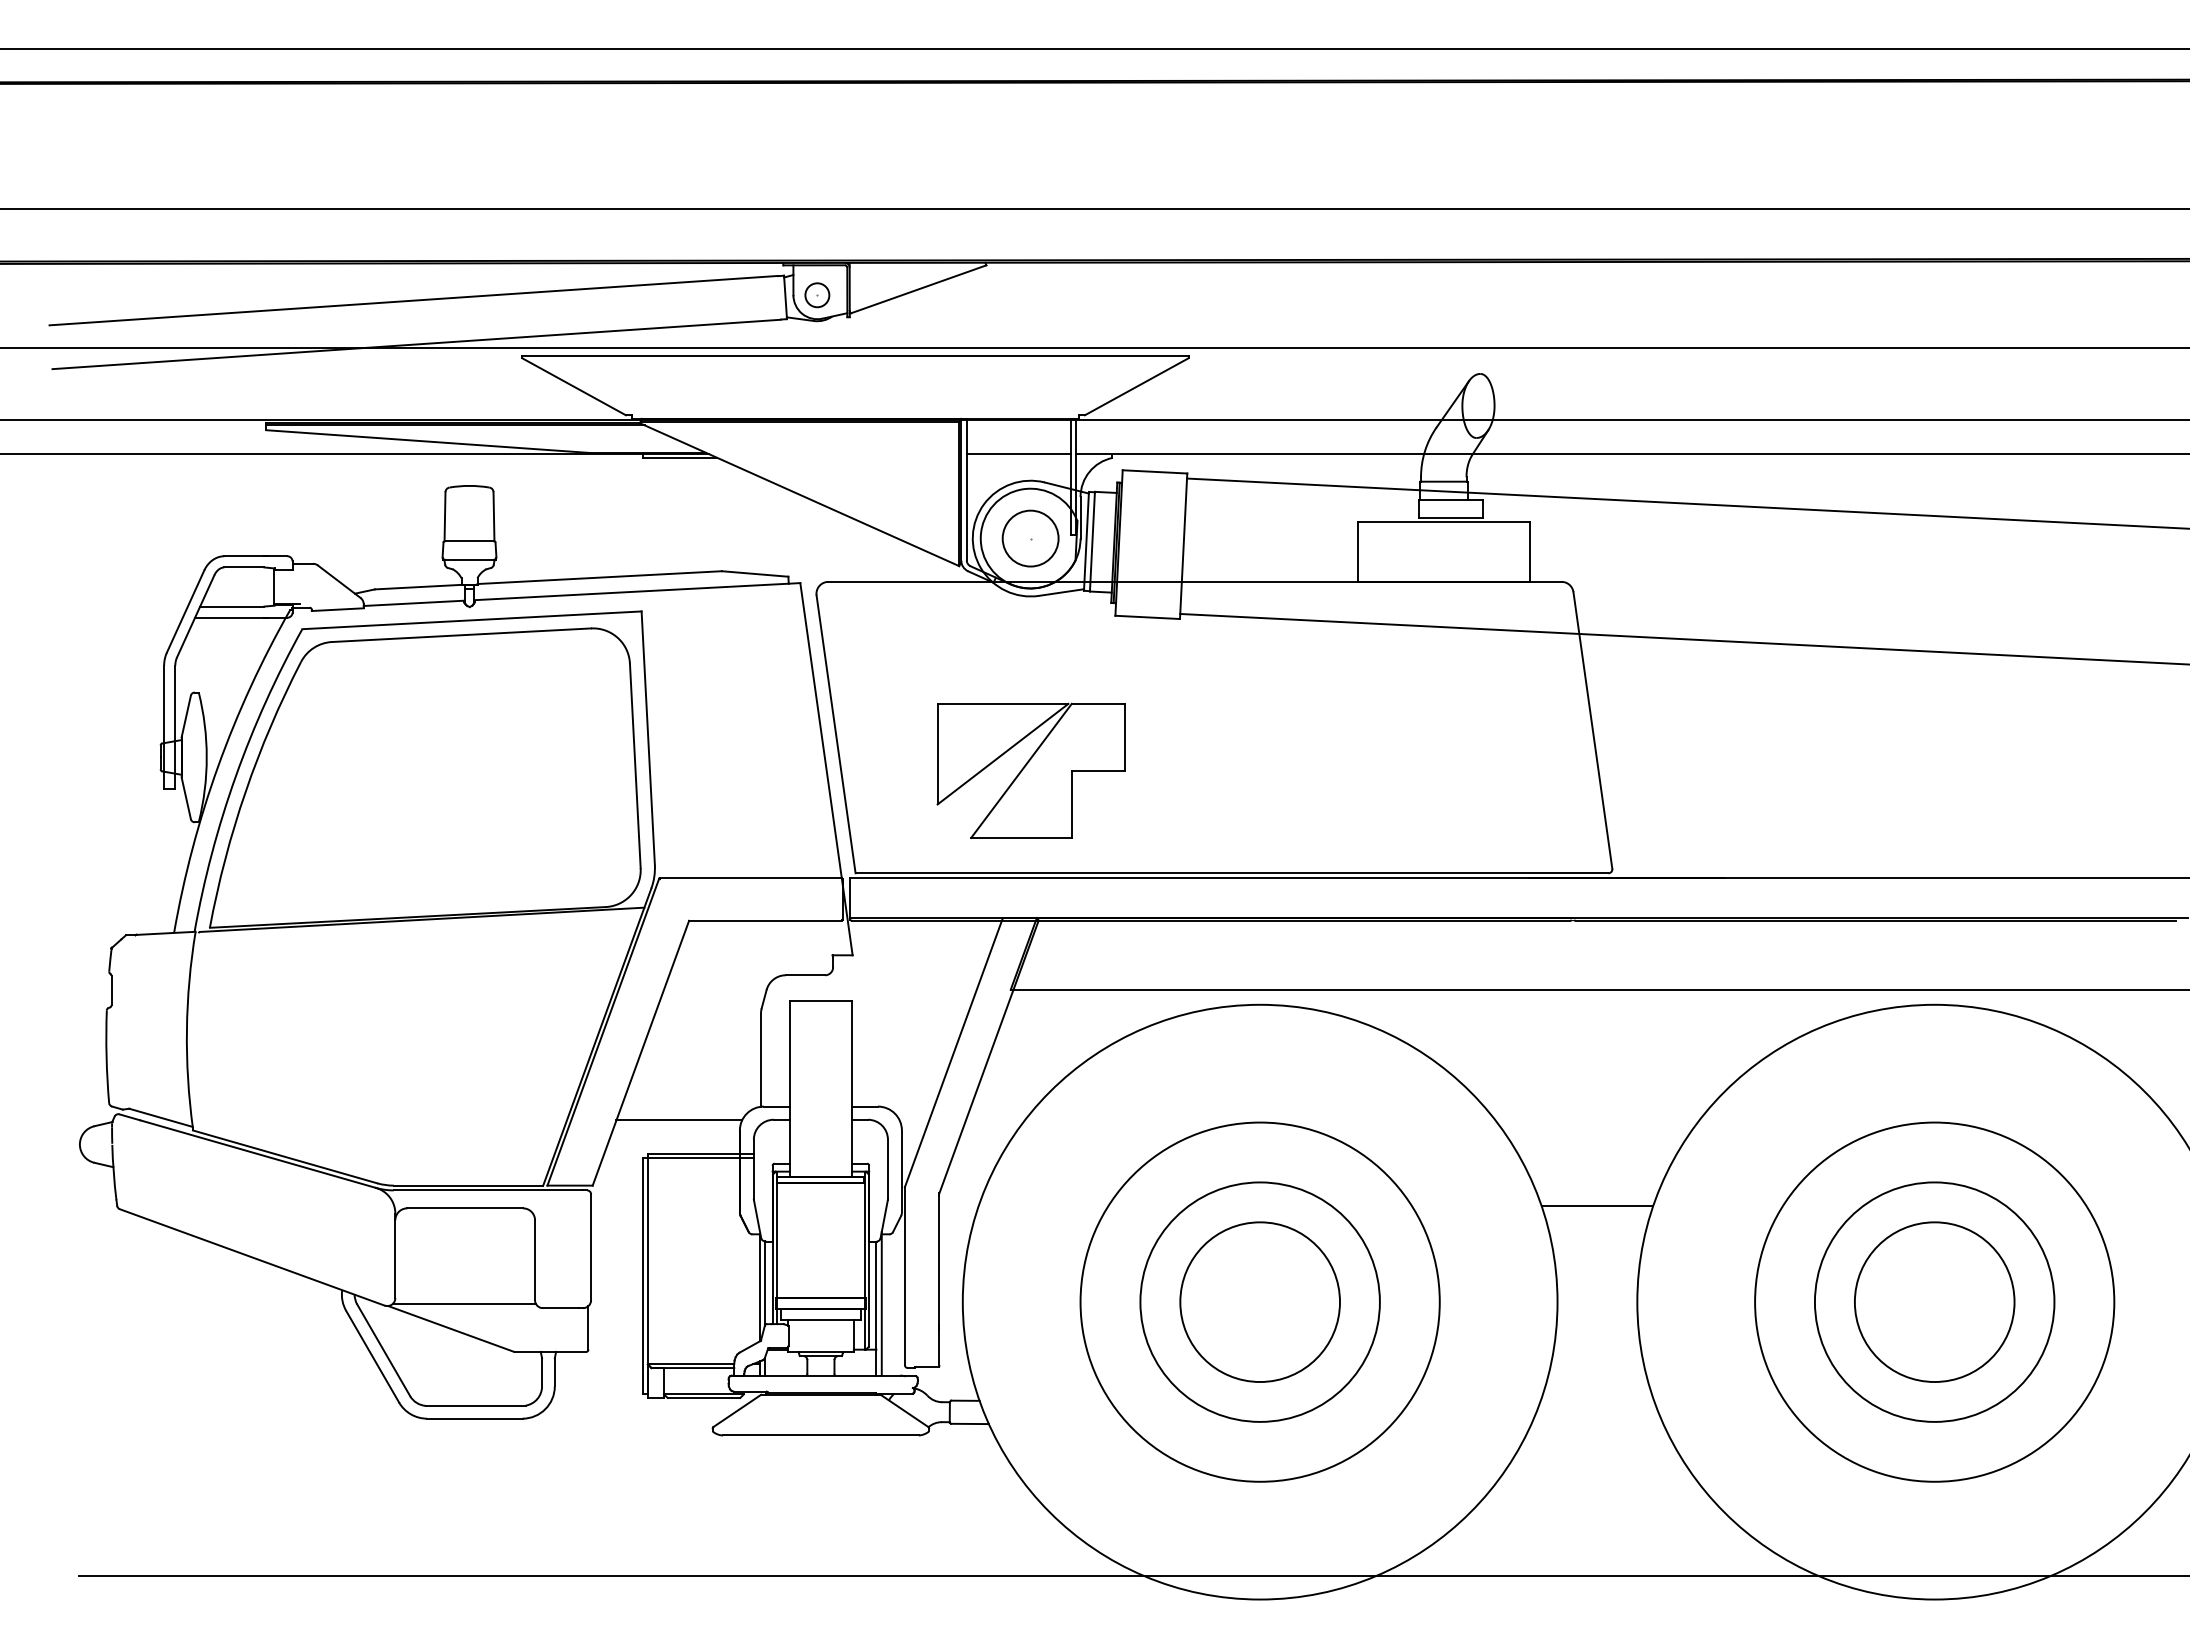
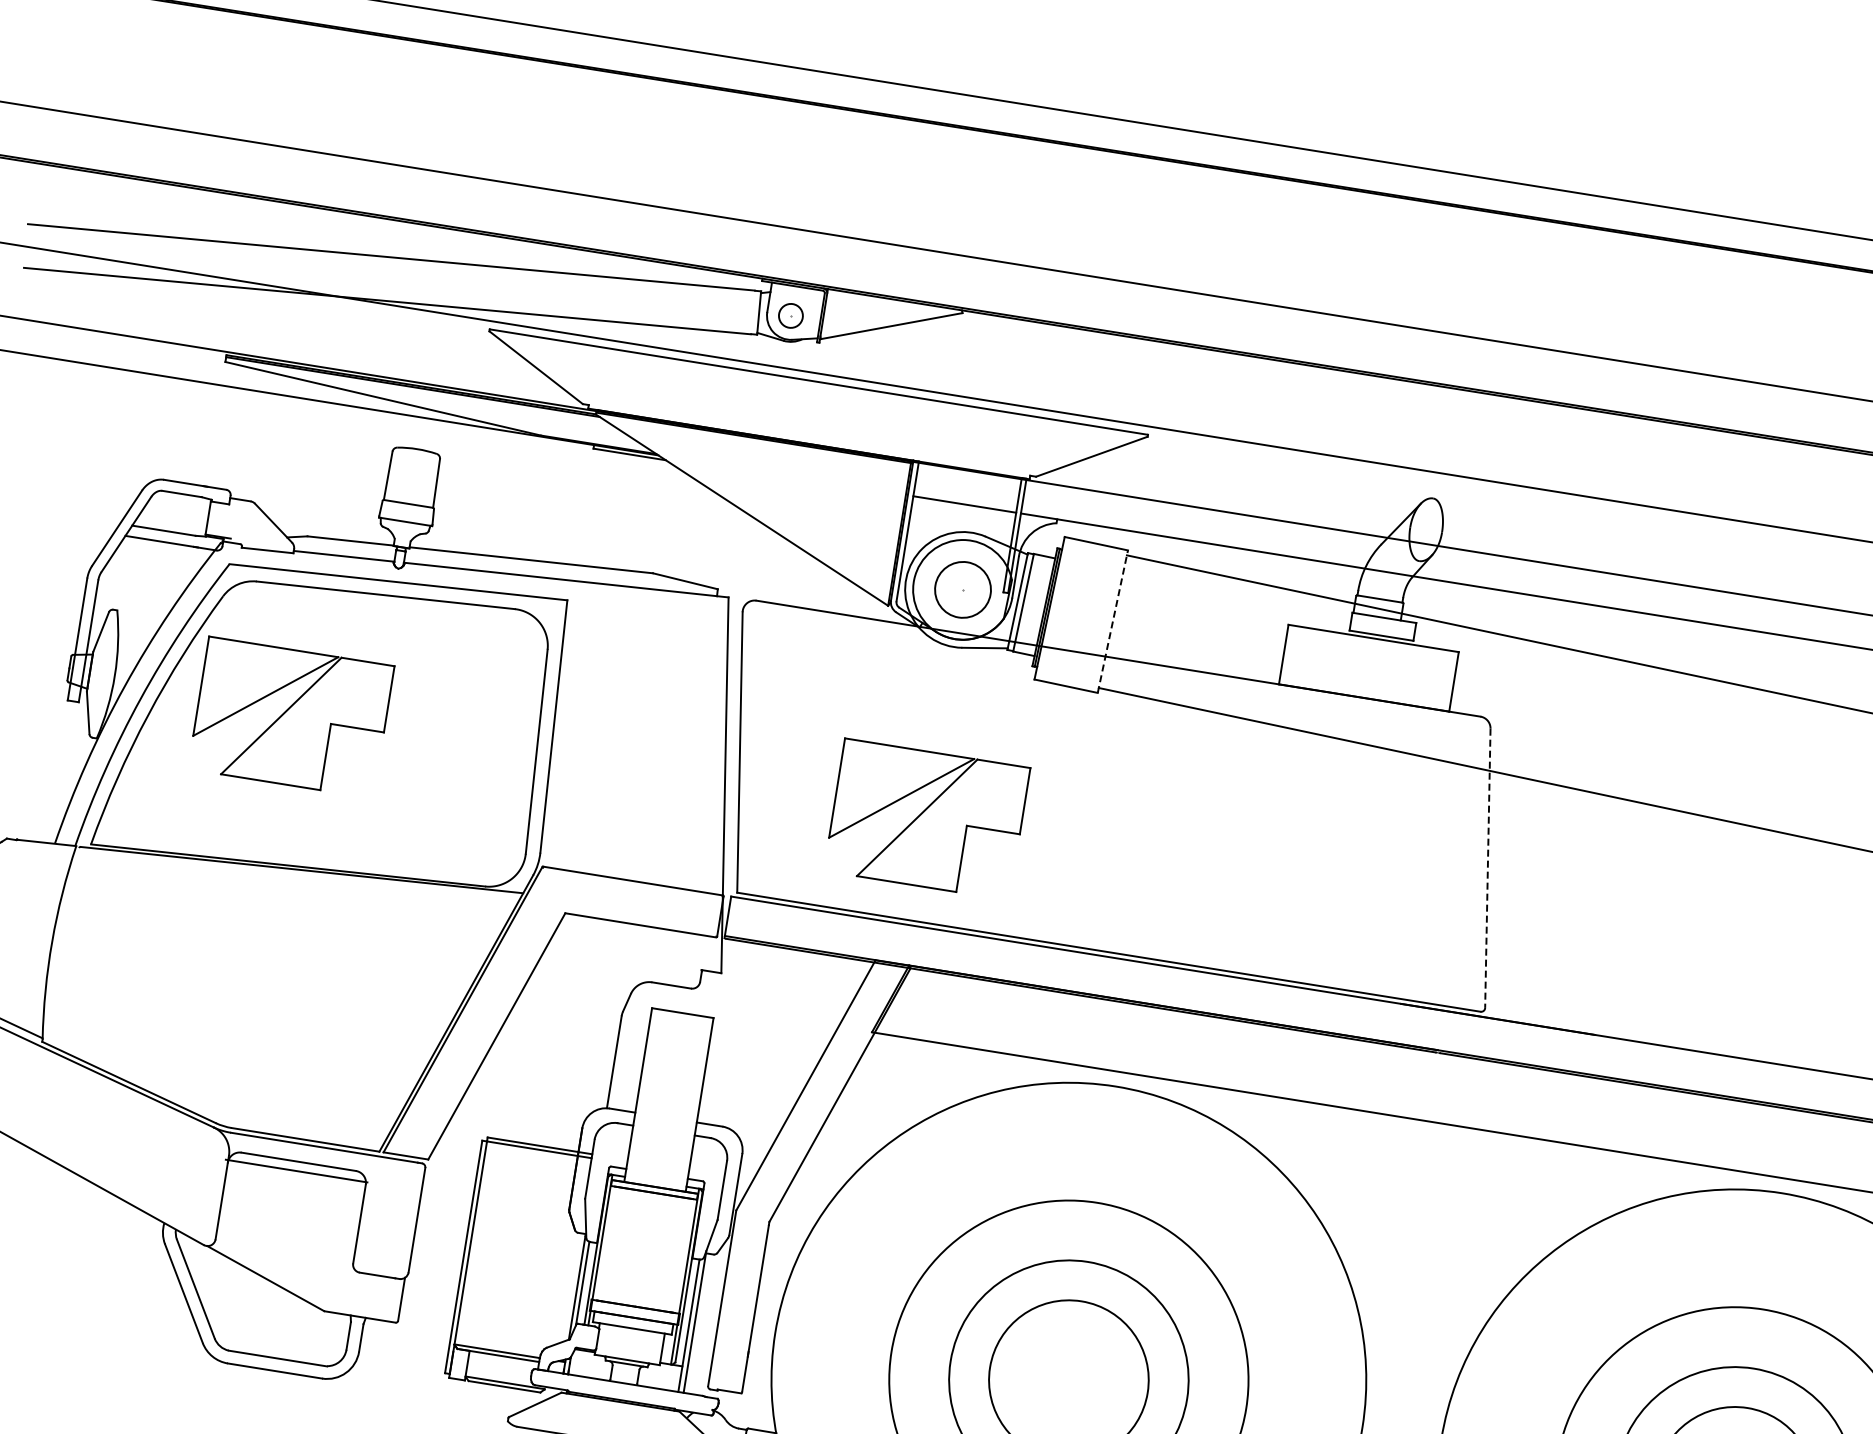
line: (1183, 546) -> (1112, 621), solid -> dashed
line: (1592, 730) -> (1487, 868), solid -> dashed
part: (386, 770) -> (290, 717), added
line: (679, 1119) -> (524, 1107), removed
line: (1597, 1206) -> (1417, 1339), removed
line: (464, 1303) -> (296, 1170), moved

